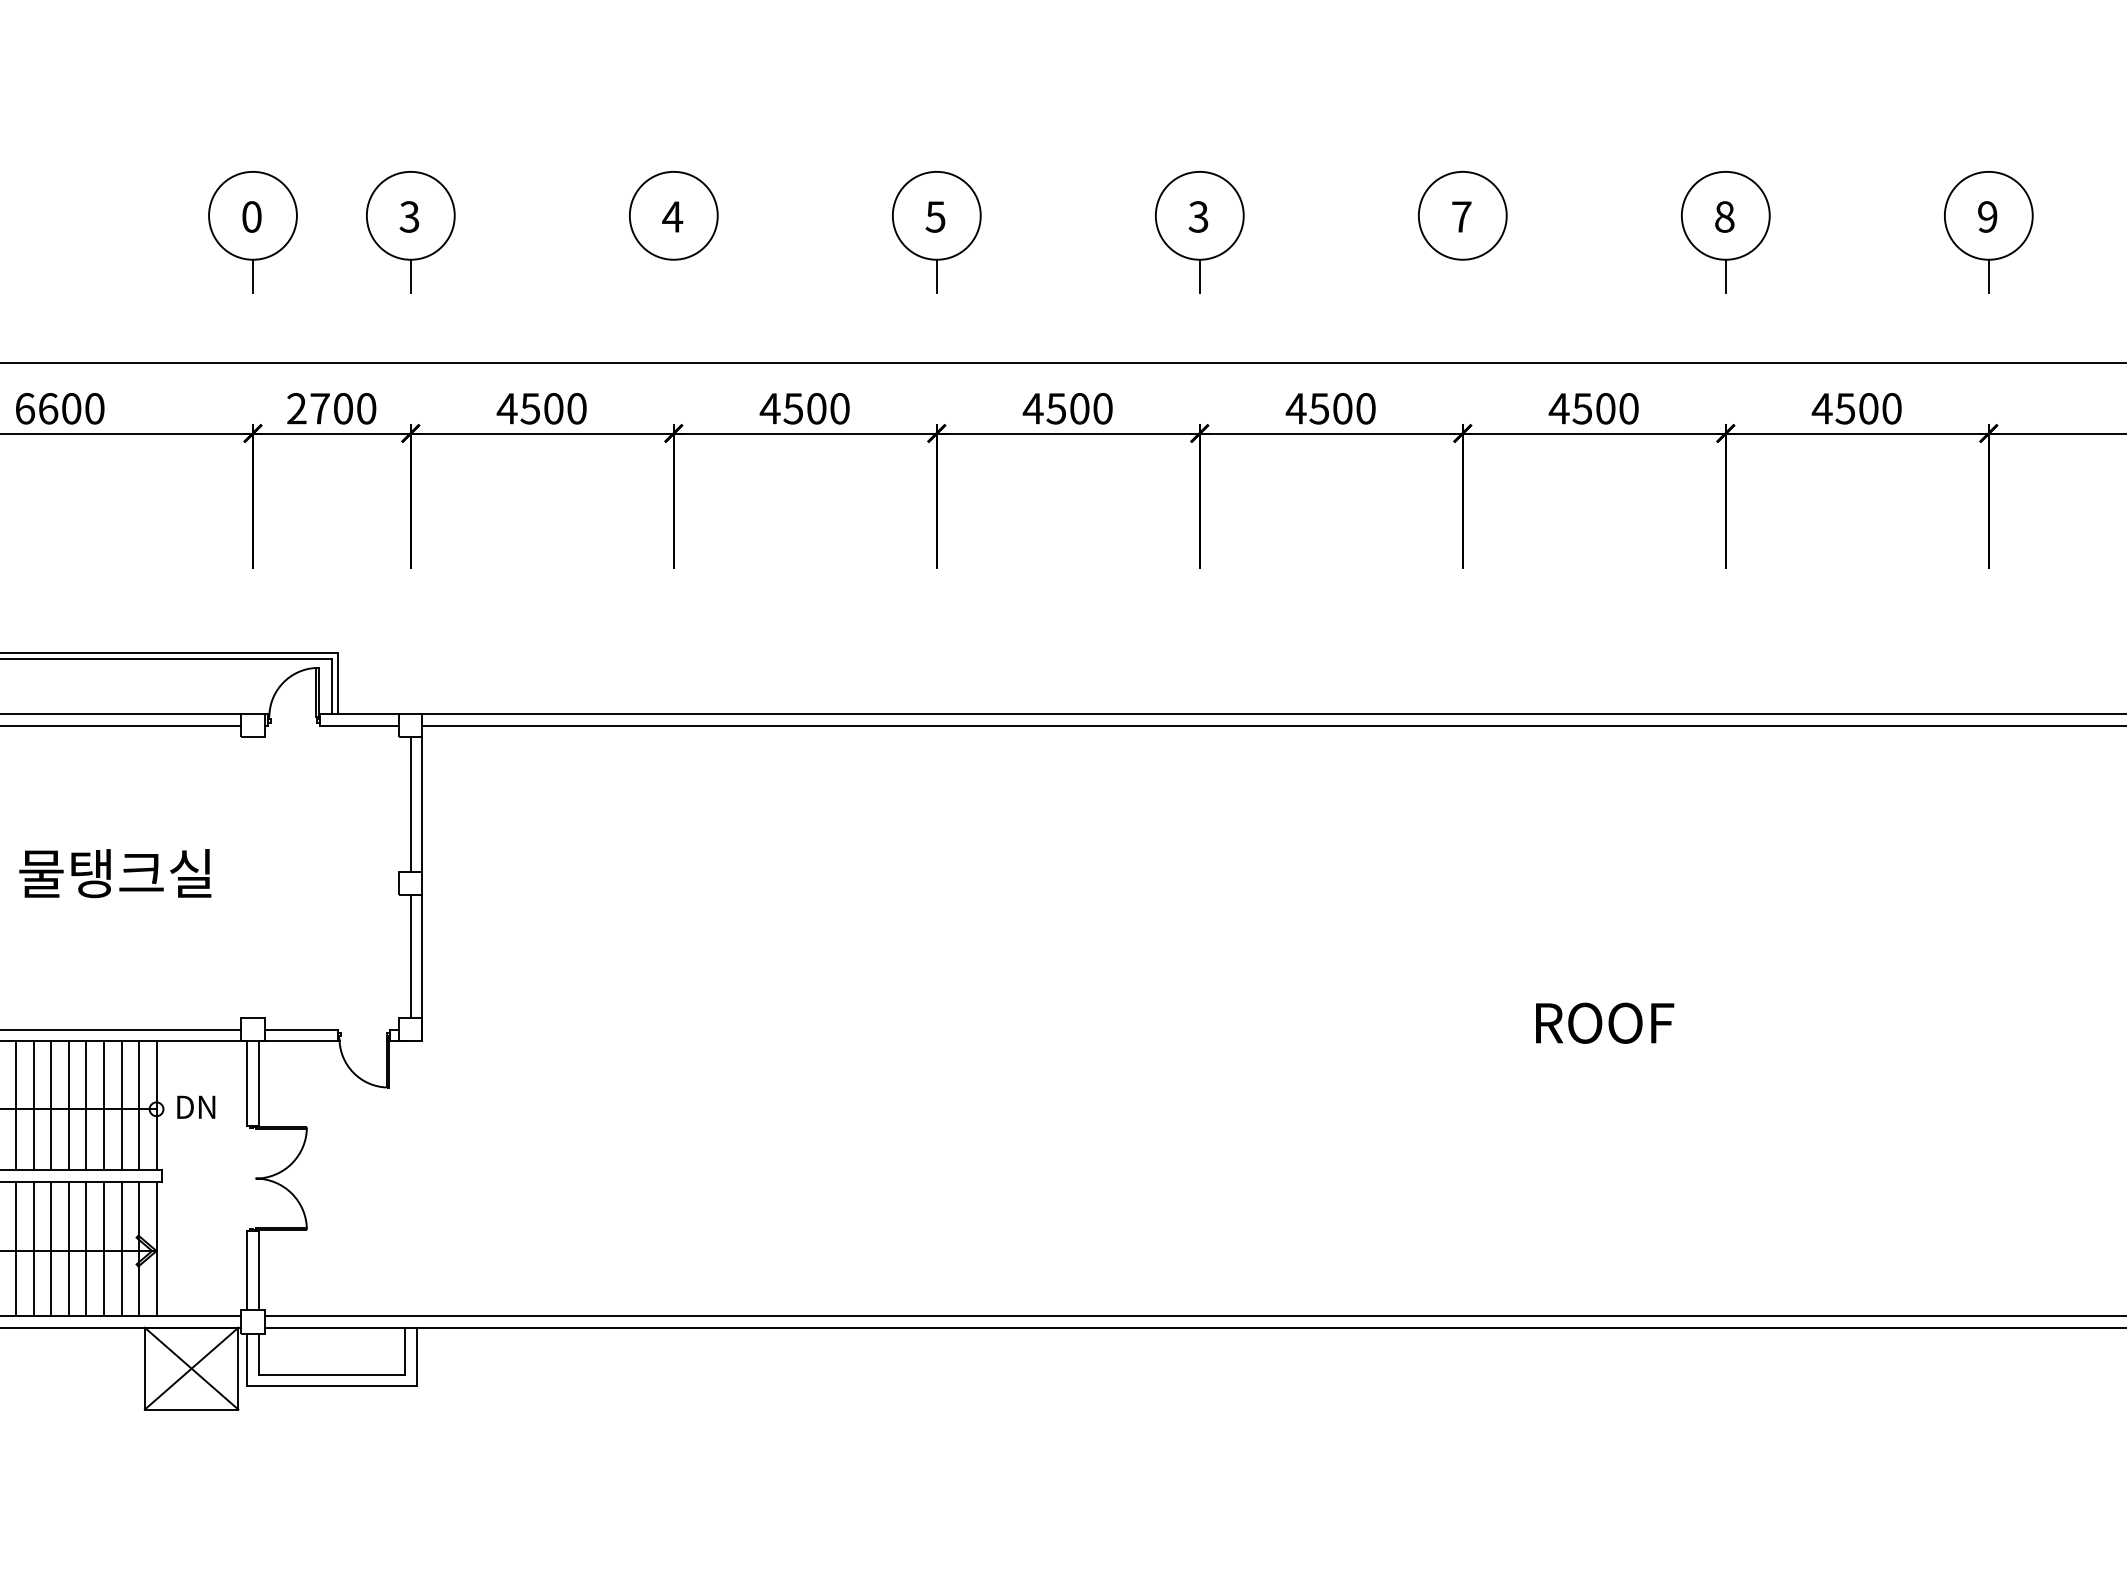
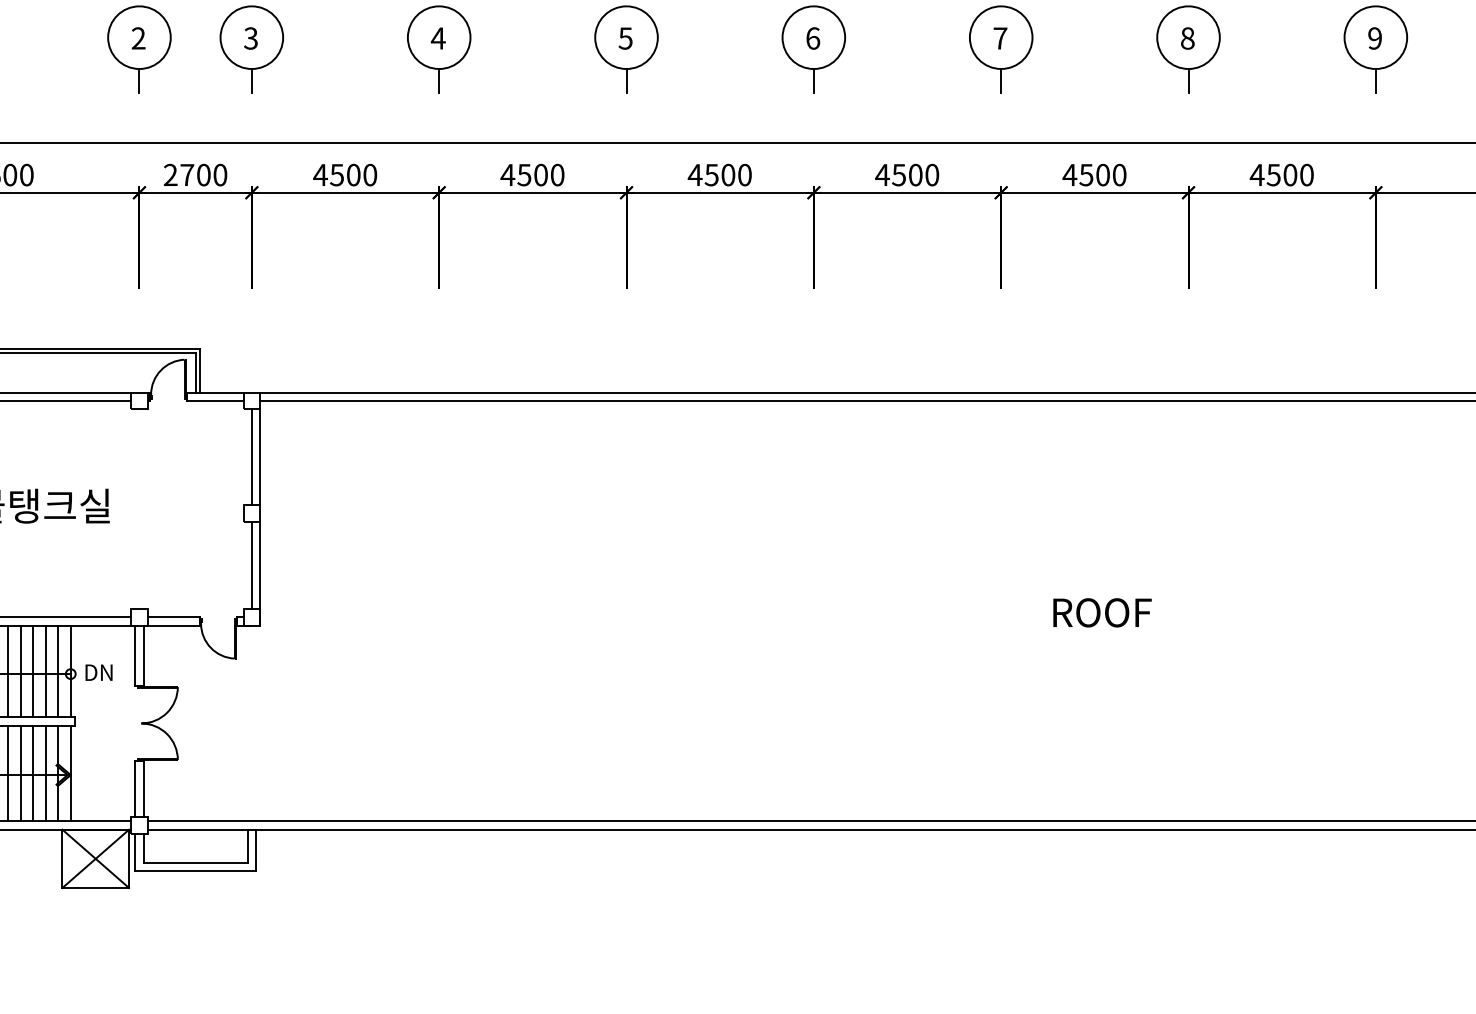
text: (251, 216) -> (138, 38), 0 -> 2
text: (1198, 216) -> (812, 38), 3 -> 6
line: (673, 276) -> (438, 80), added
line: (1462, 276) -> (1000, 80), added

